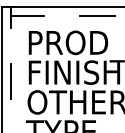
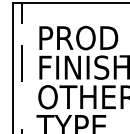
line: (26, 16) -> (37, 11), removed
line: (97, 16) -> (107, 11), removed
line: (10, 81) -> (21, 63), moved

